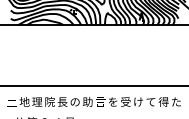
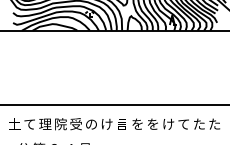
text: (24, 101) -> (29, 123), 地 -> て
text: (62, 102) -> (75, 124), 長 -> 受
text: (87, 102) -> (106, 124), 助 -> け
text: (125, 102) -> (152, 124), 受 -> を
text: (163, 102) -> (199, 124), 得 -> た

